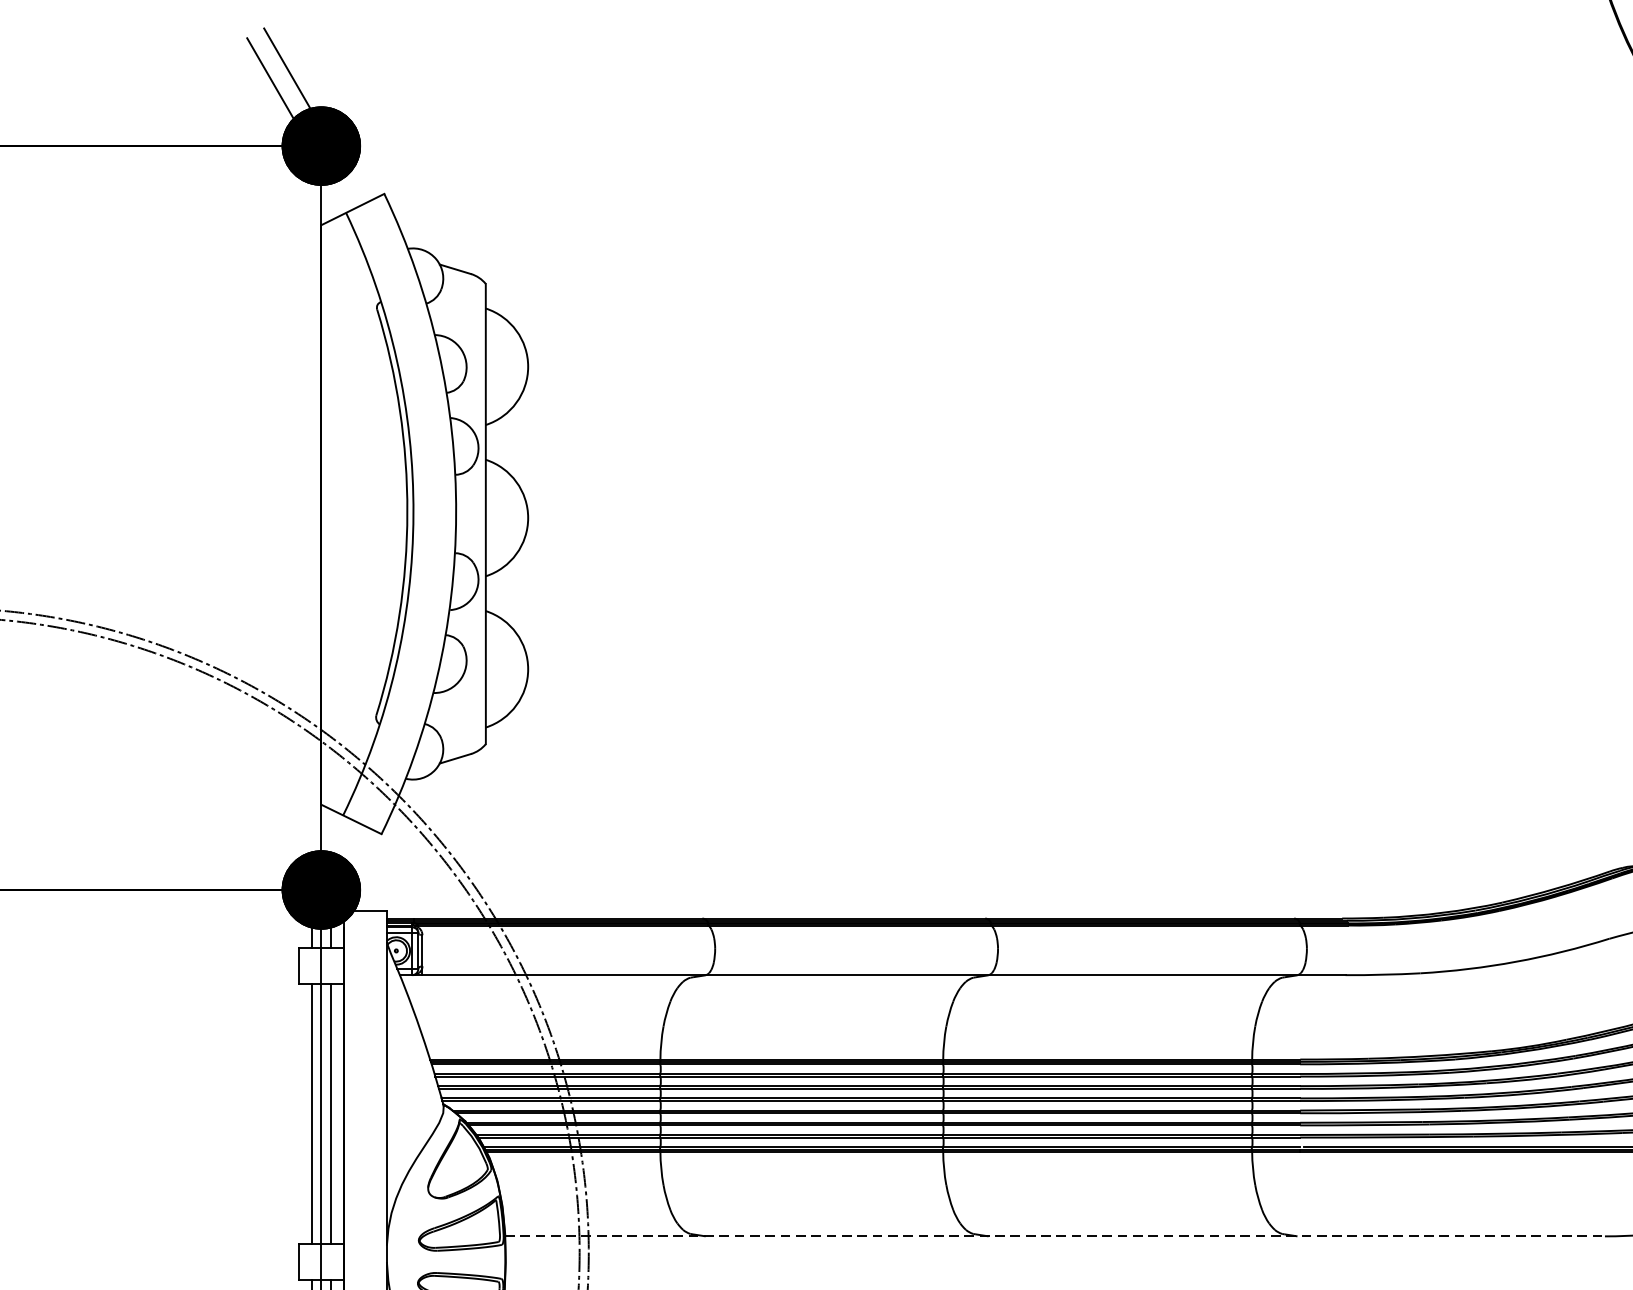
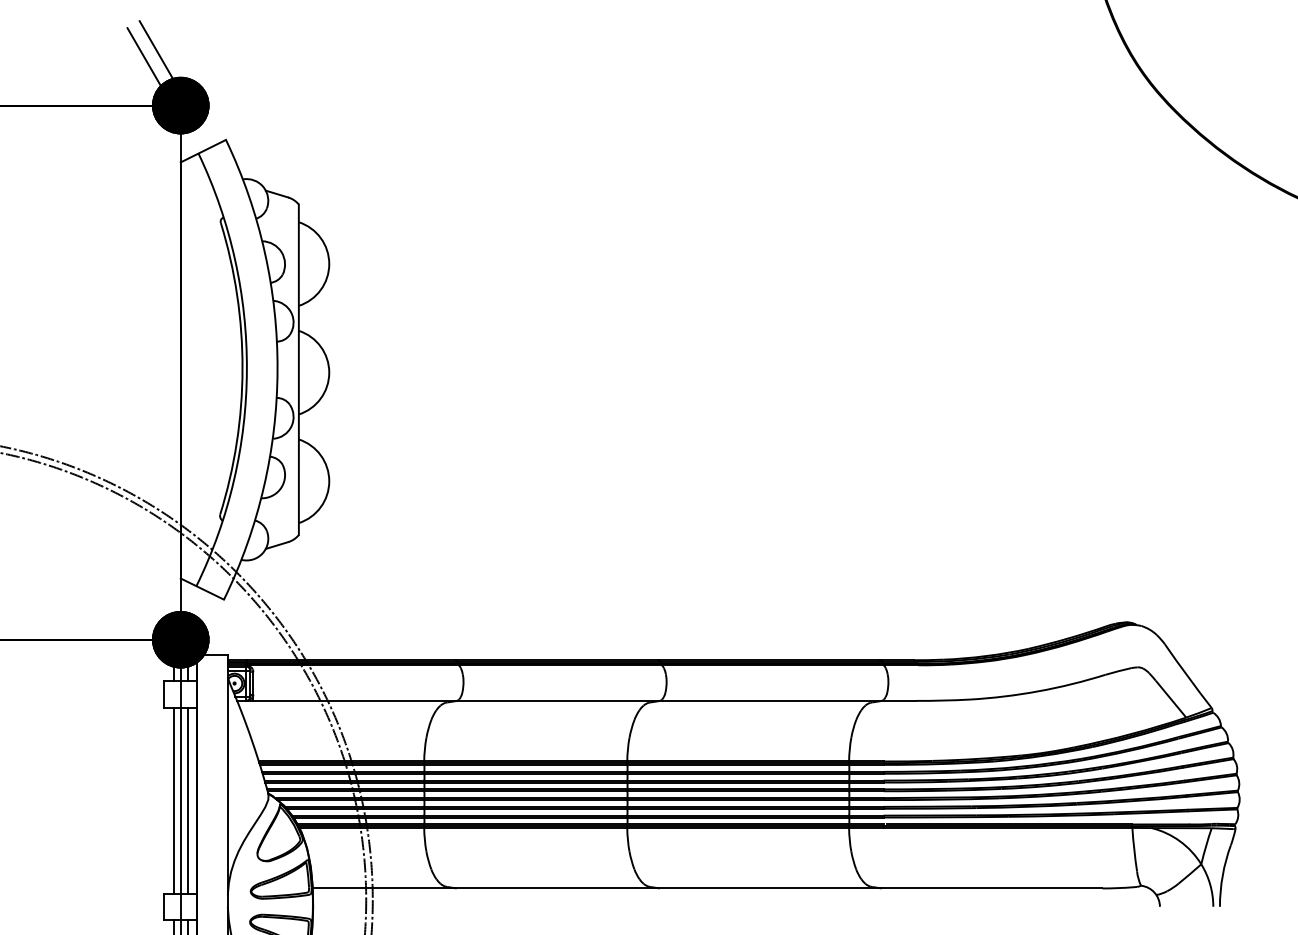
line: (1054, 1236) -> (707, 888), dashed -> solid

